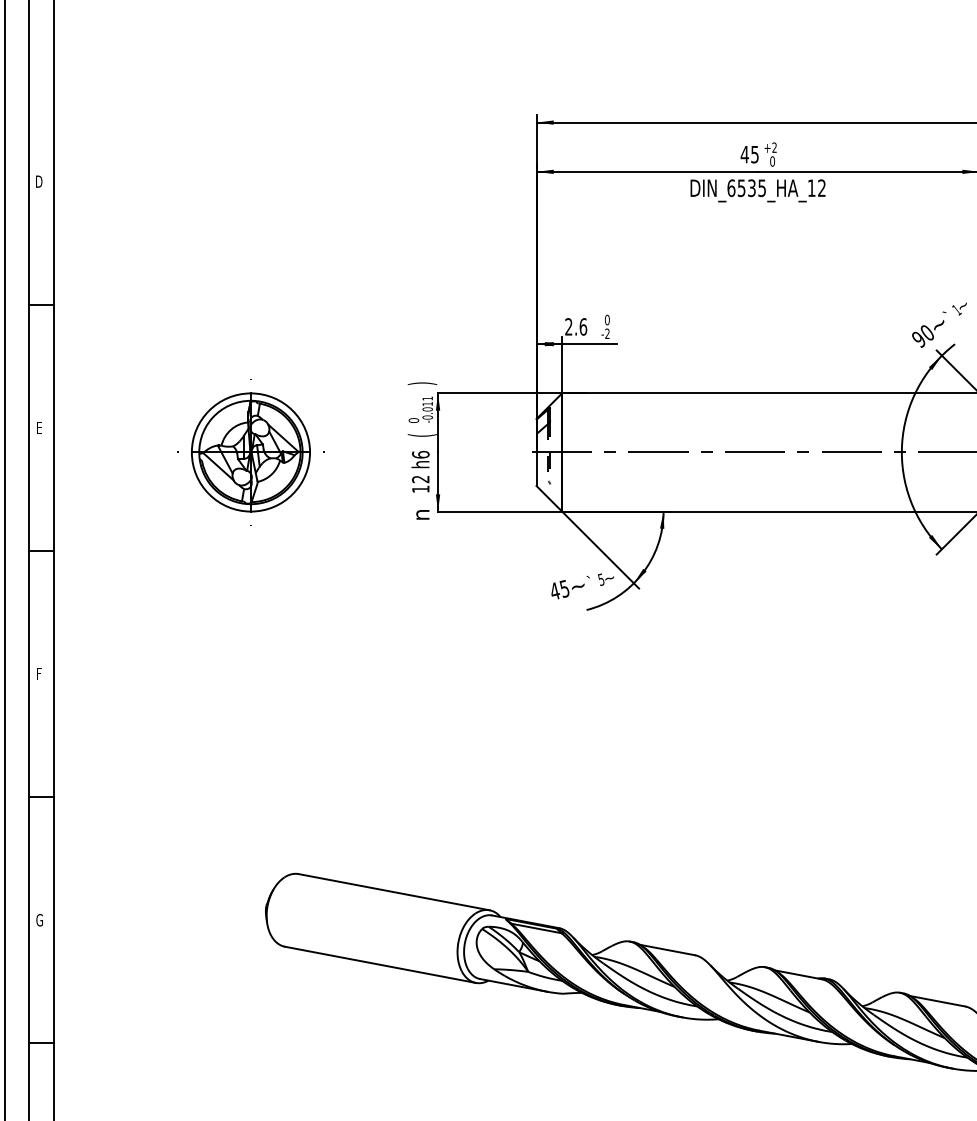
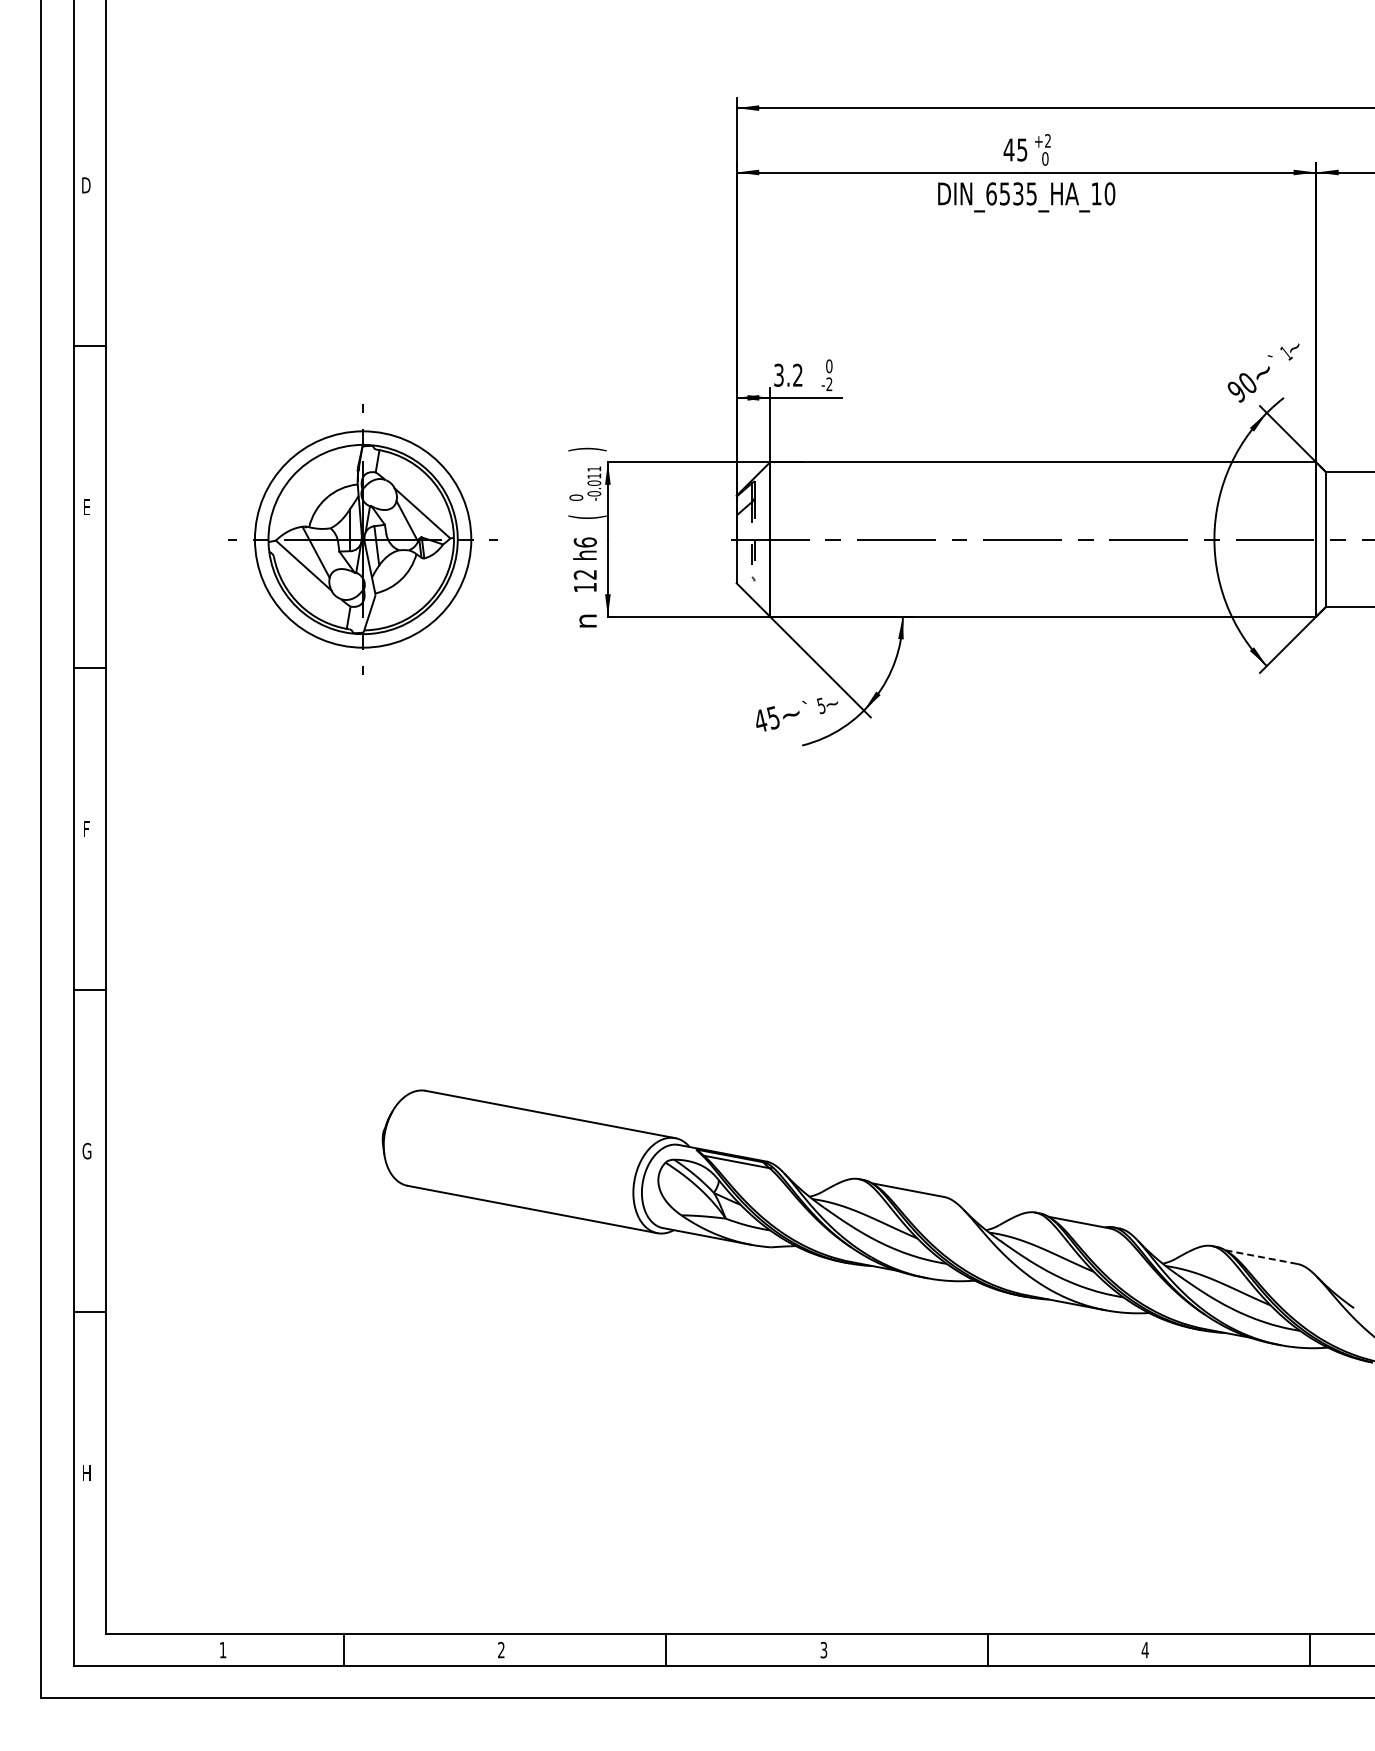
text: (821, 187) -> (1109, 193), DIN_6535_HA_12 -> DIN_6535_HA_10
text: (576, 326) -> (788, 374), 2.6 -> 3.2
part: (251, 452) -> (363, 539), size x1.4
line: (937, 1001) -> (1261, 1257), solid -> dashed

